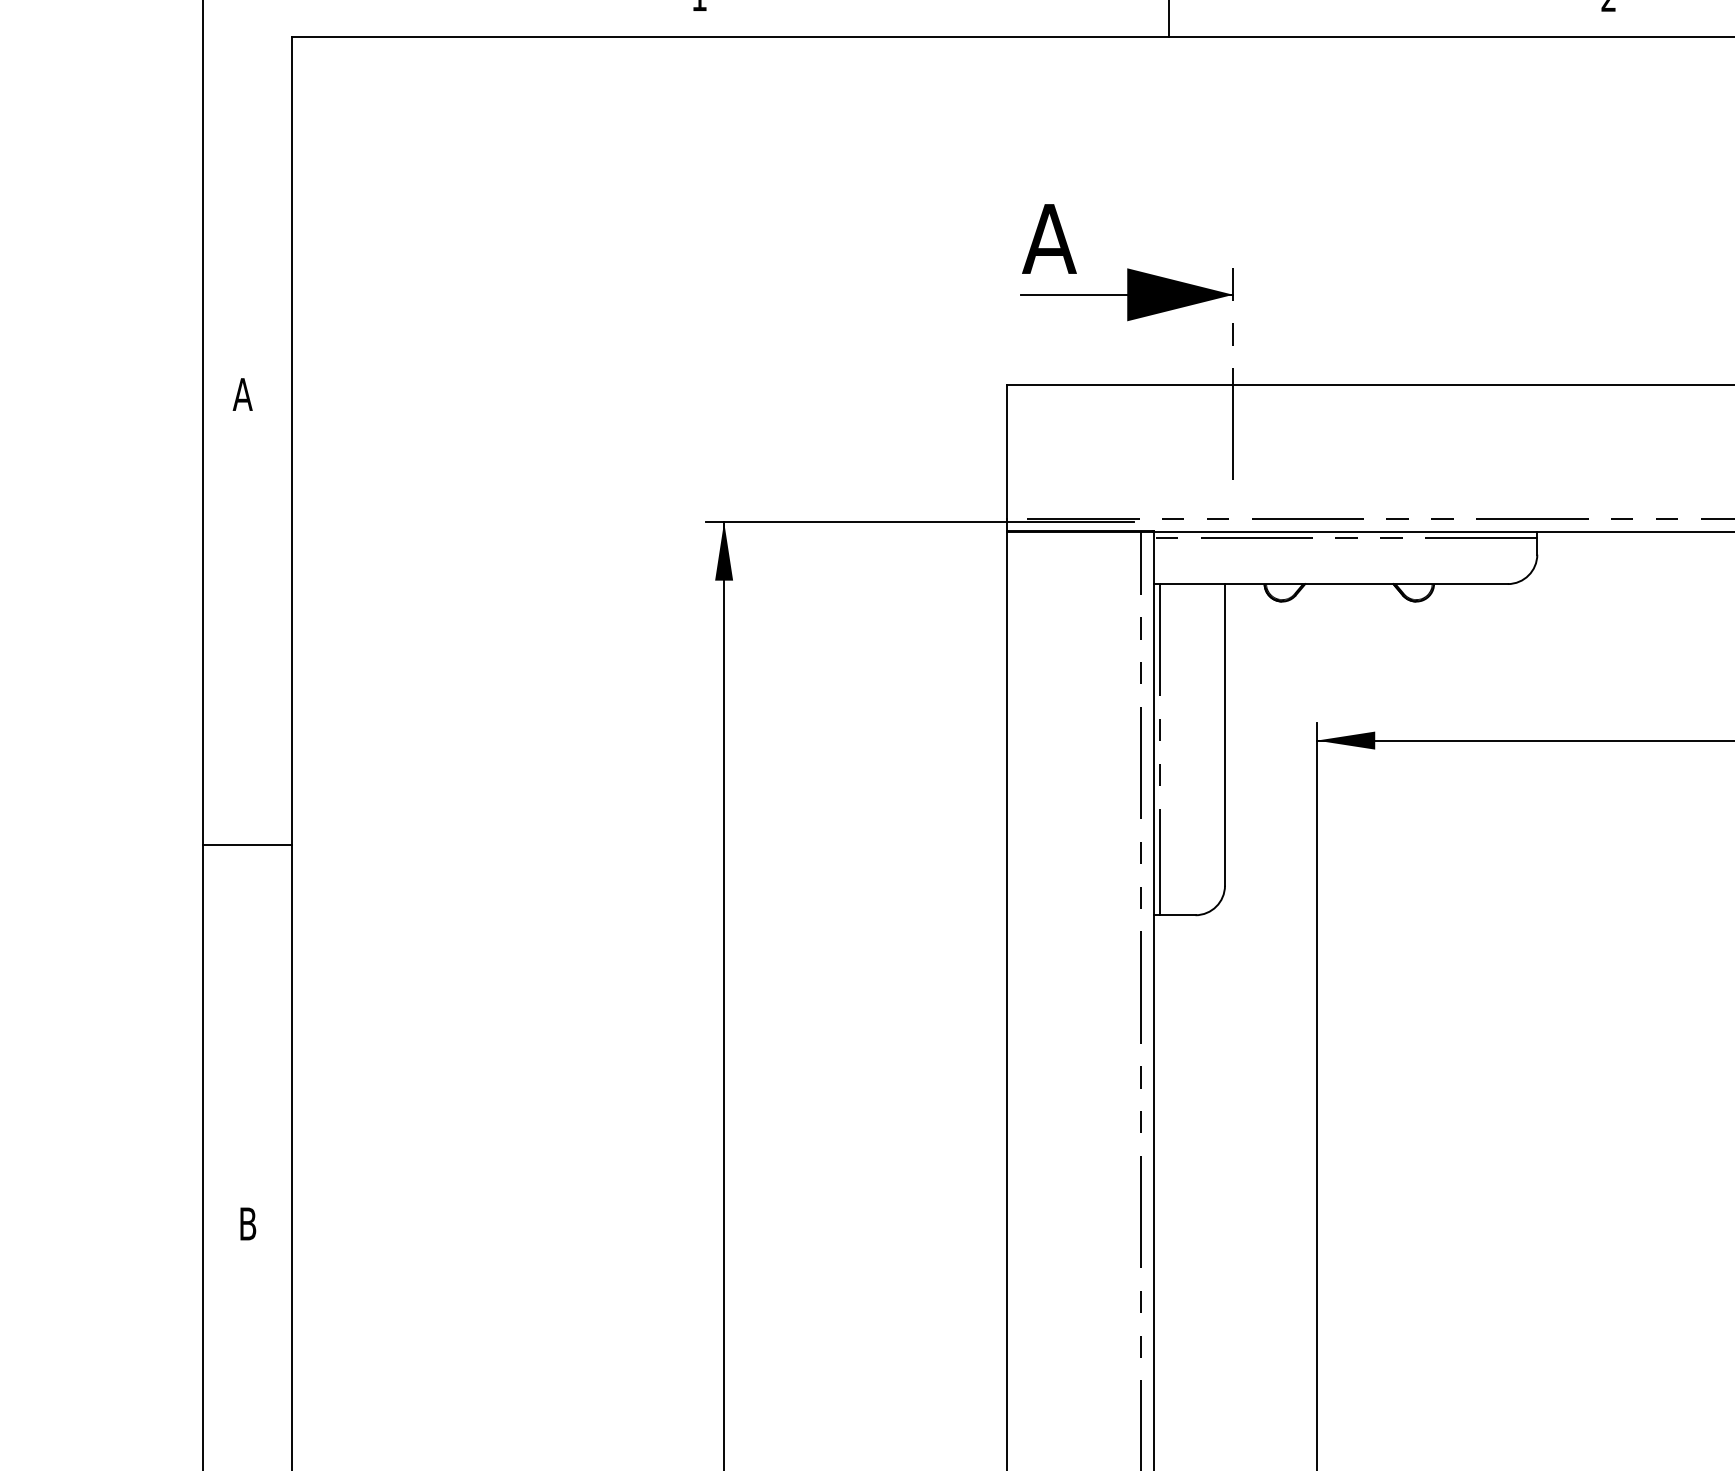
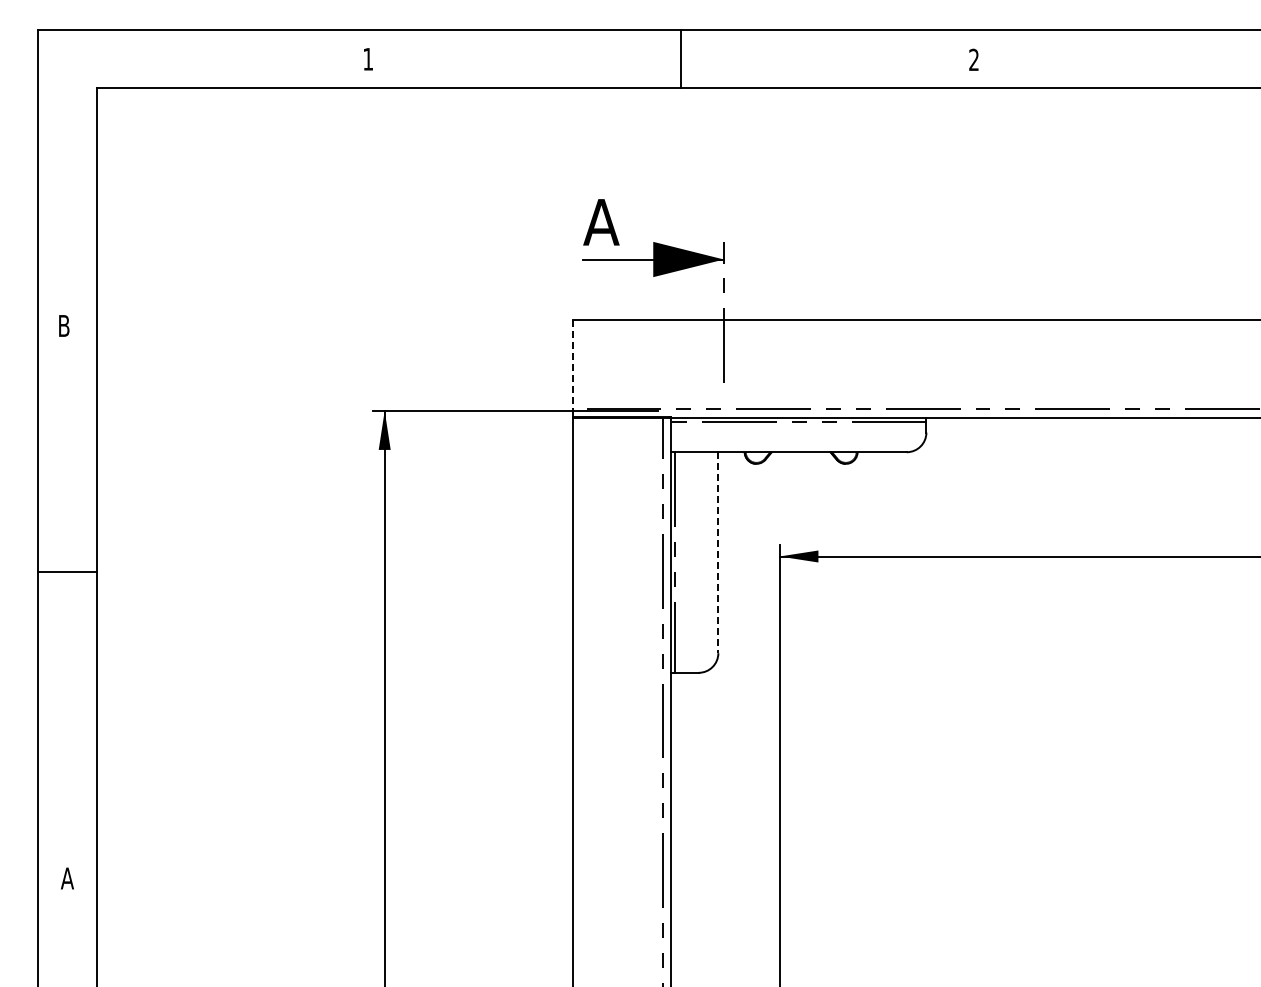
text: (241, 393) -> (63, 325), A -> B
line: (1007, 452) -> (573, 364), solid -> dashed
line: (1225, 736) -> (718, 553), solid -> dashed
line: (246, 845) -> (66, 572), moved
text: (246, 1223) -> (66, 878), B -> A

